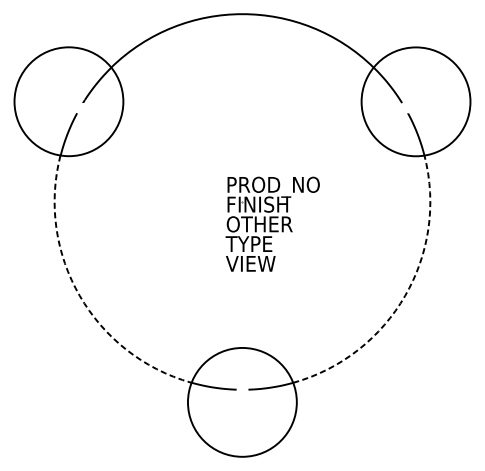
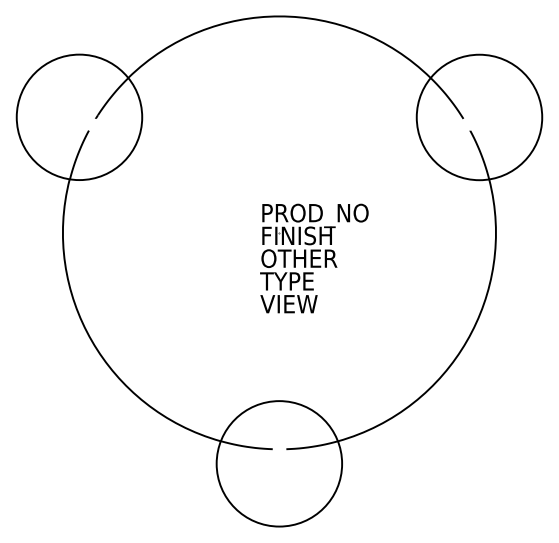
arc: (79, 296) -> (91, 341), dashed -> solid
arc: (404, 296) -> (466, 341), dashed -> solid

